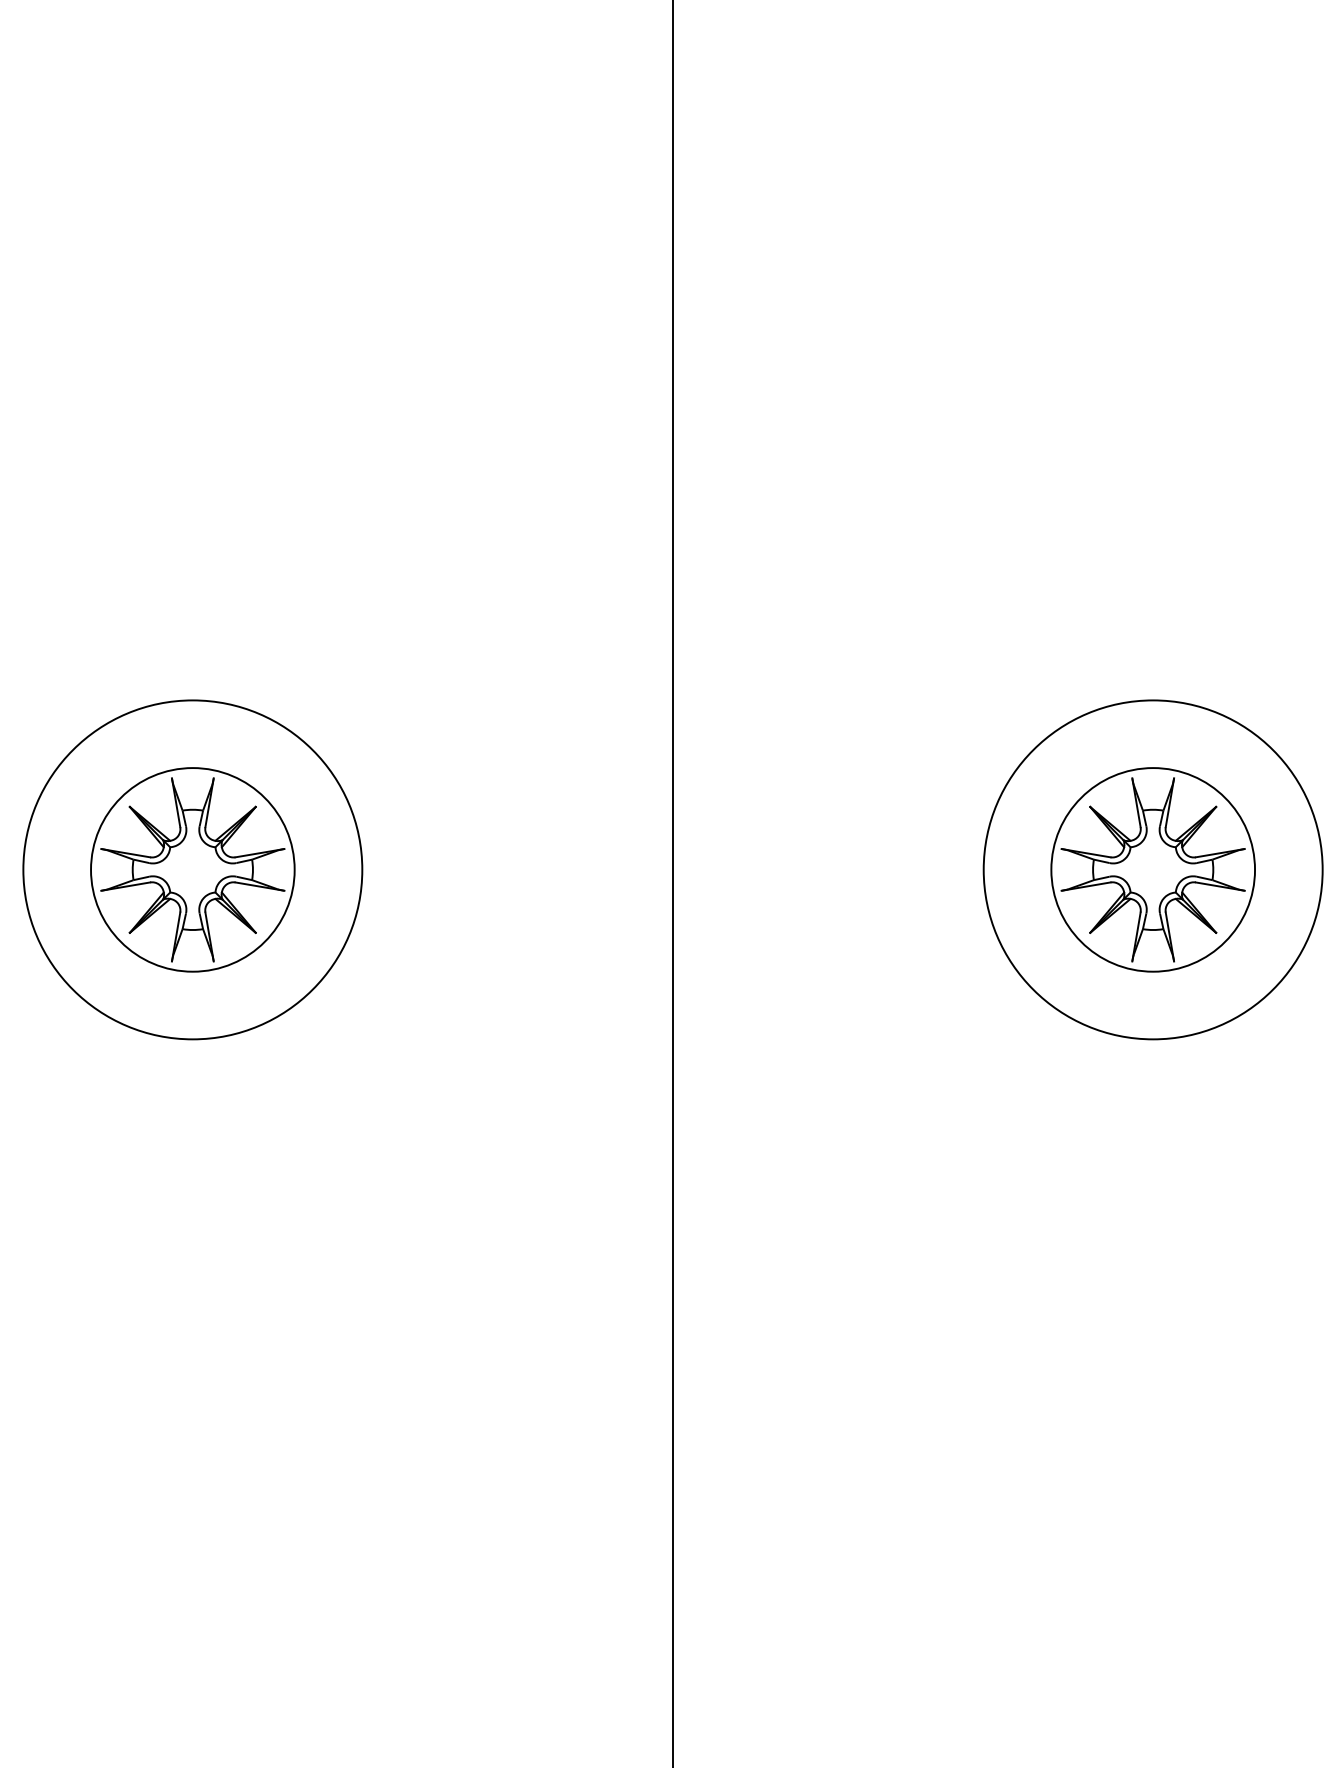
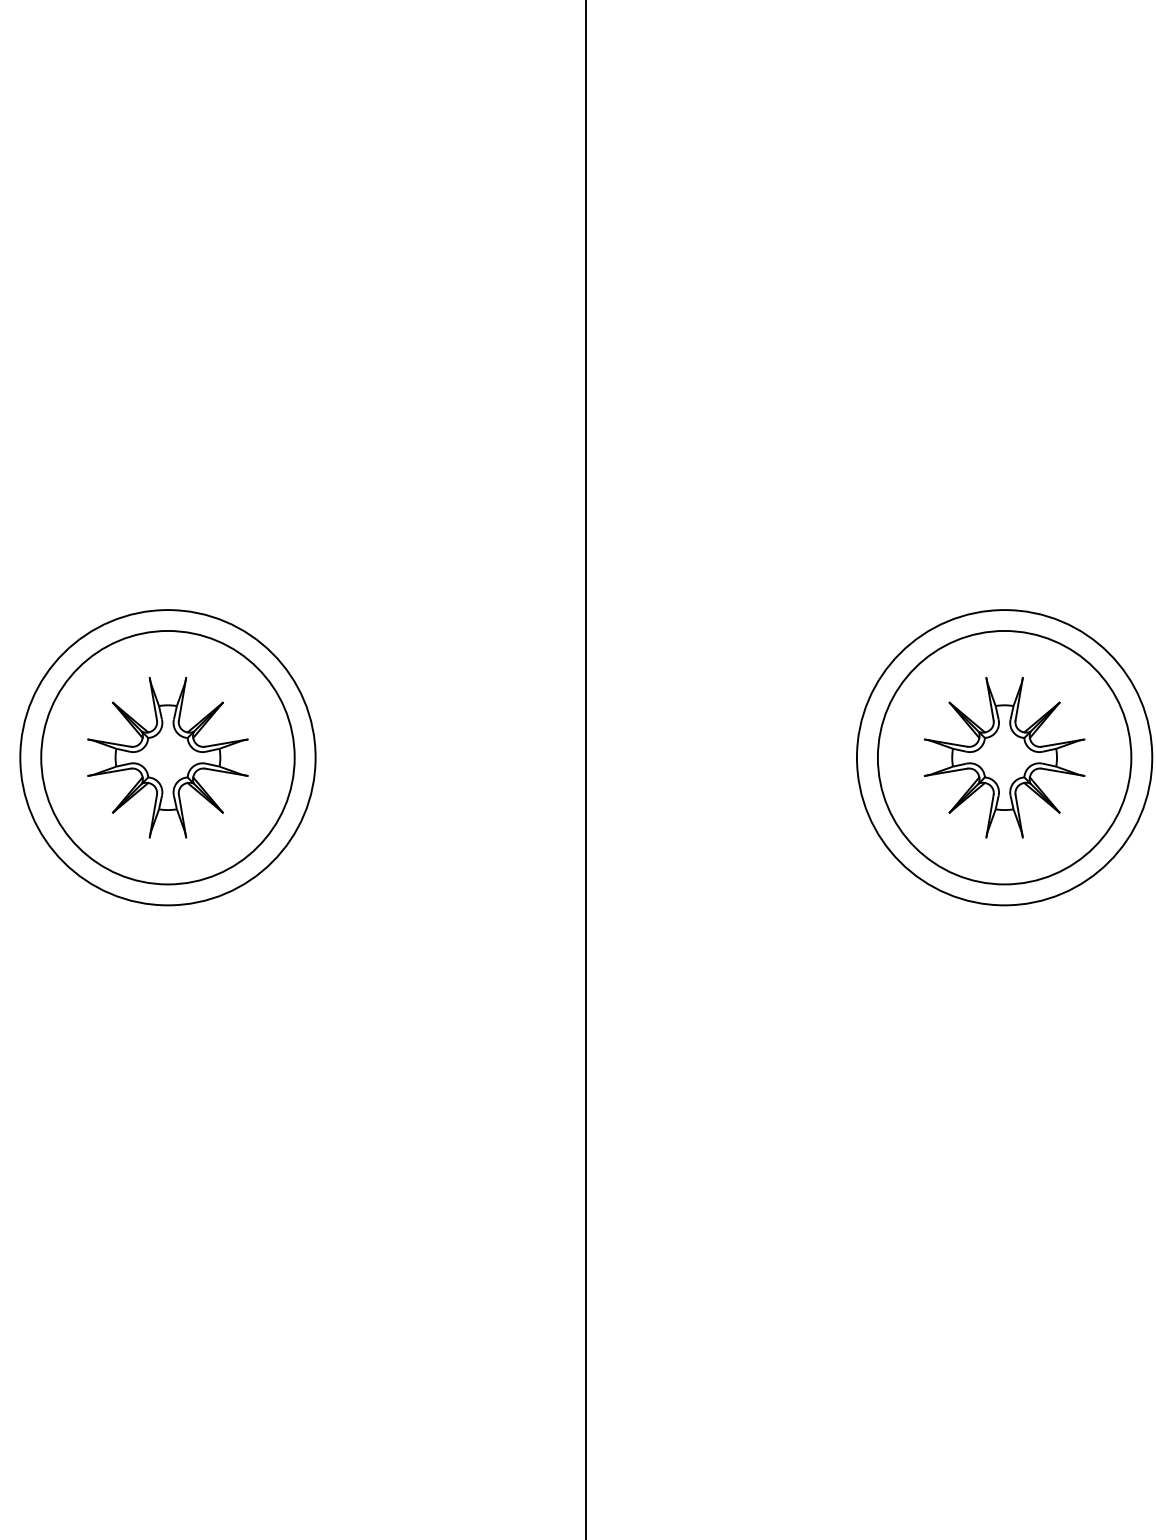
circle: (192, 869) -> (167, 757), size x1.43
circle: (1152, 869) -> (1004, 757), size x1.43

